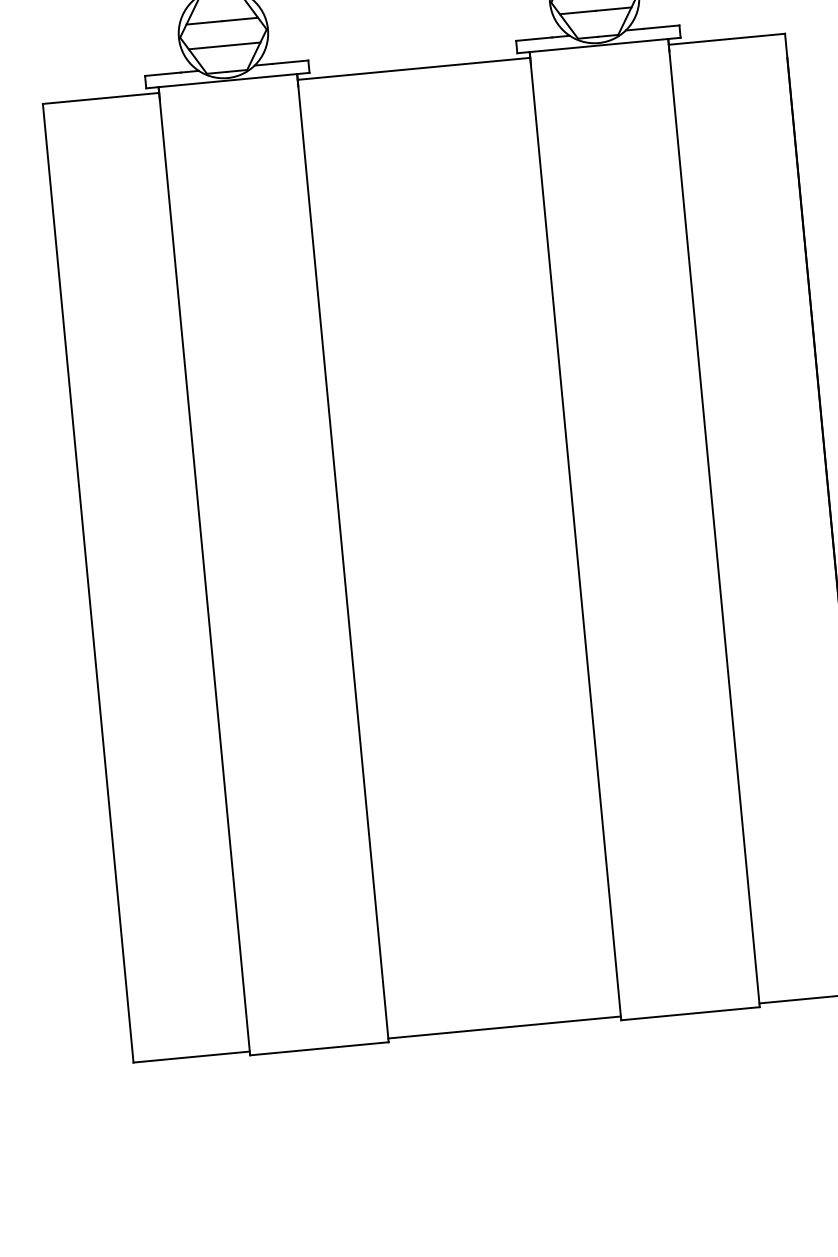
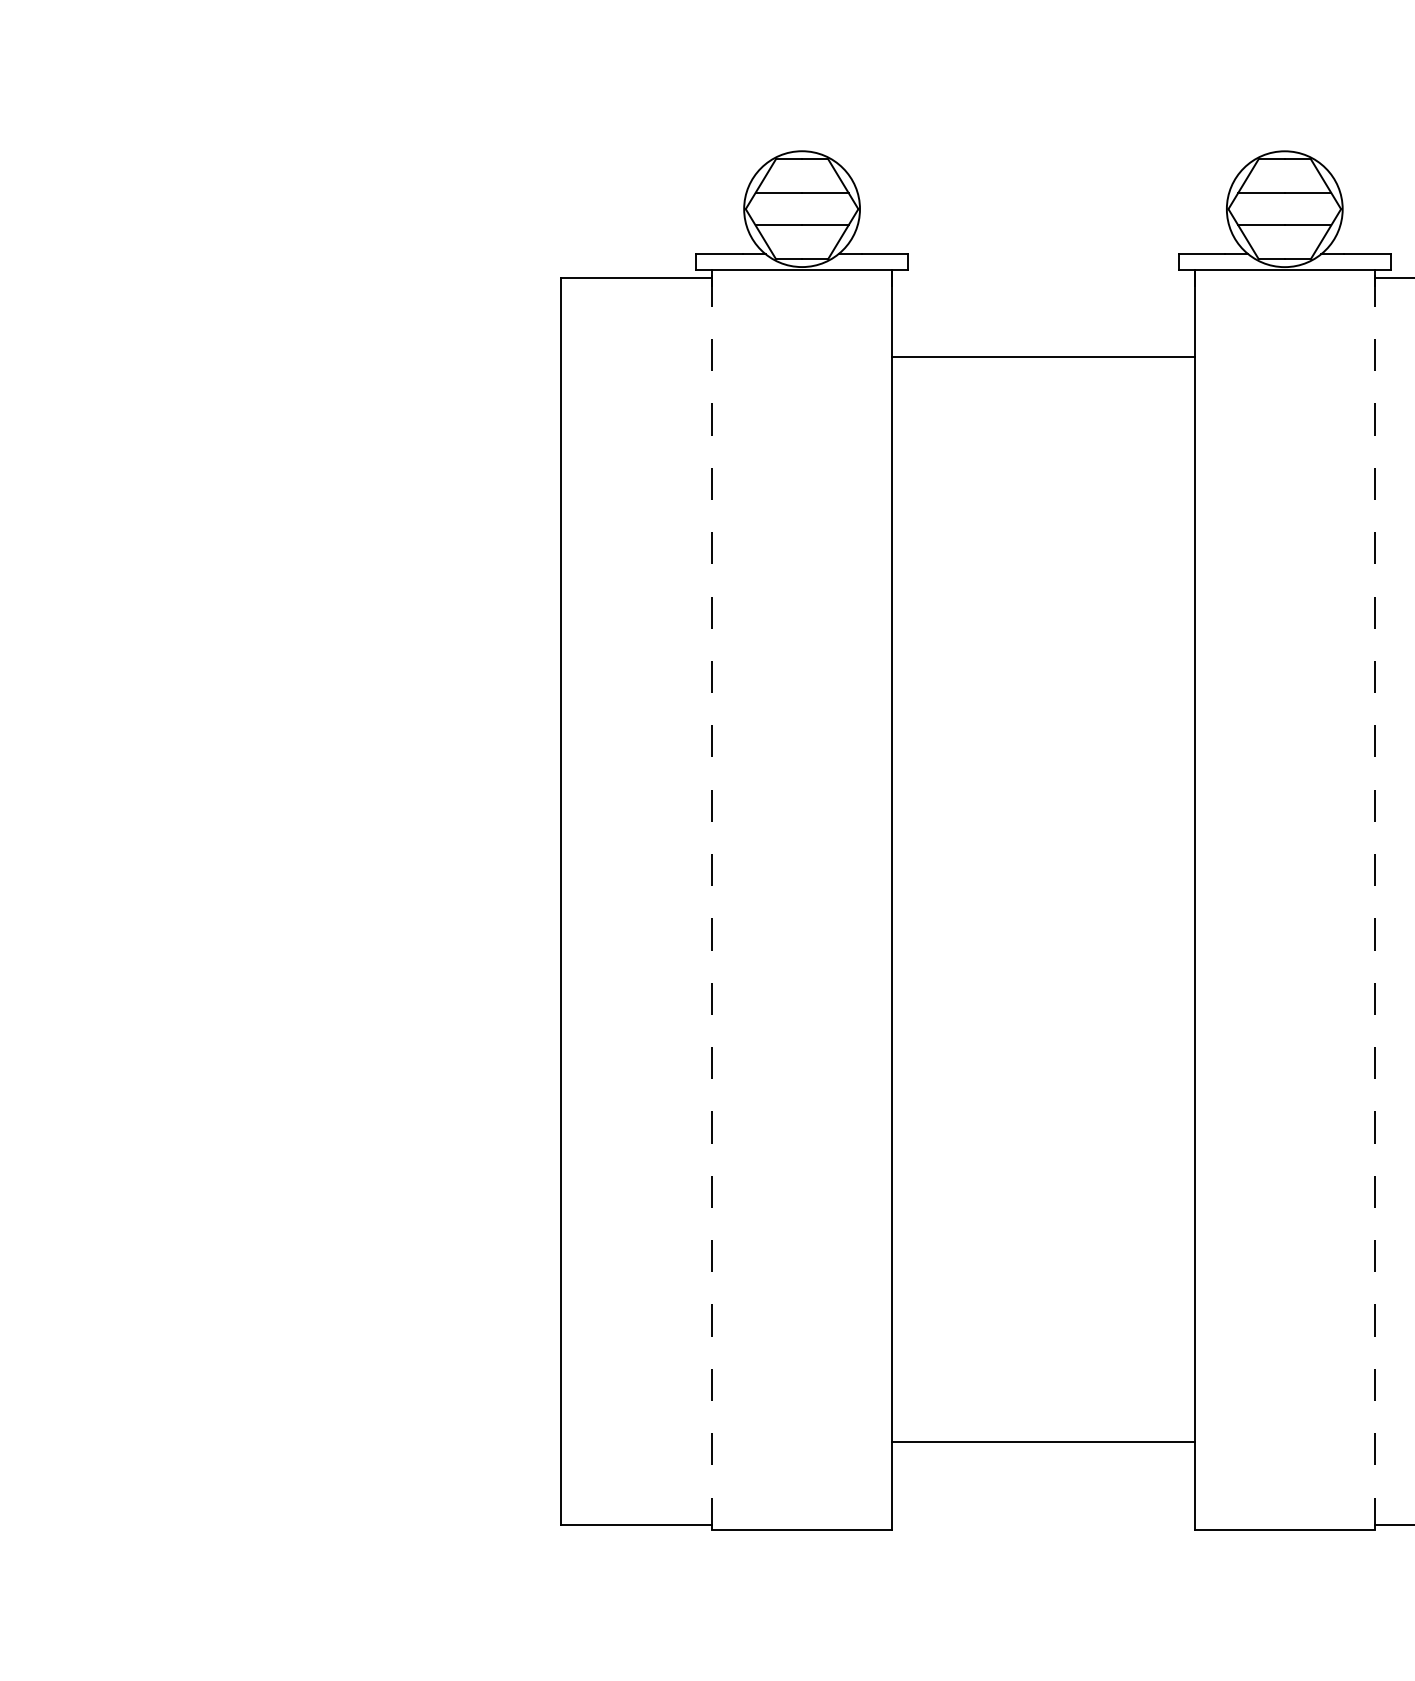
line: (414, 68) -> (1043, 356), moved
line: (713, 523) -> (1374, 900), solid -> dashed
line: (204, 571) -> (711, 900), solid -> dashed
line: (504, 1027) -> (1043, 1441), moved

